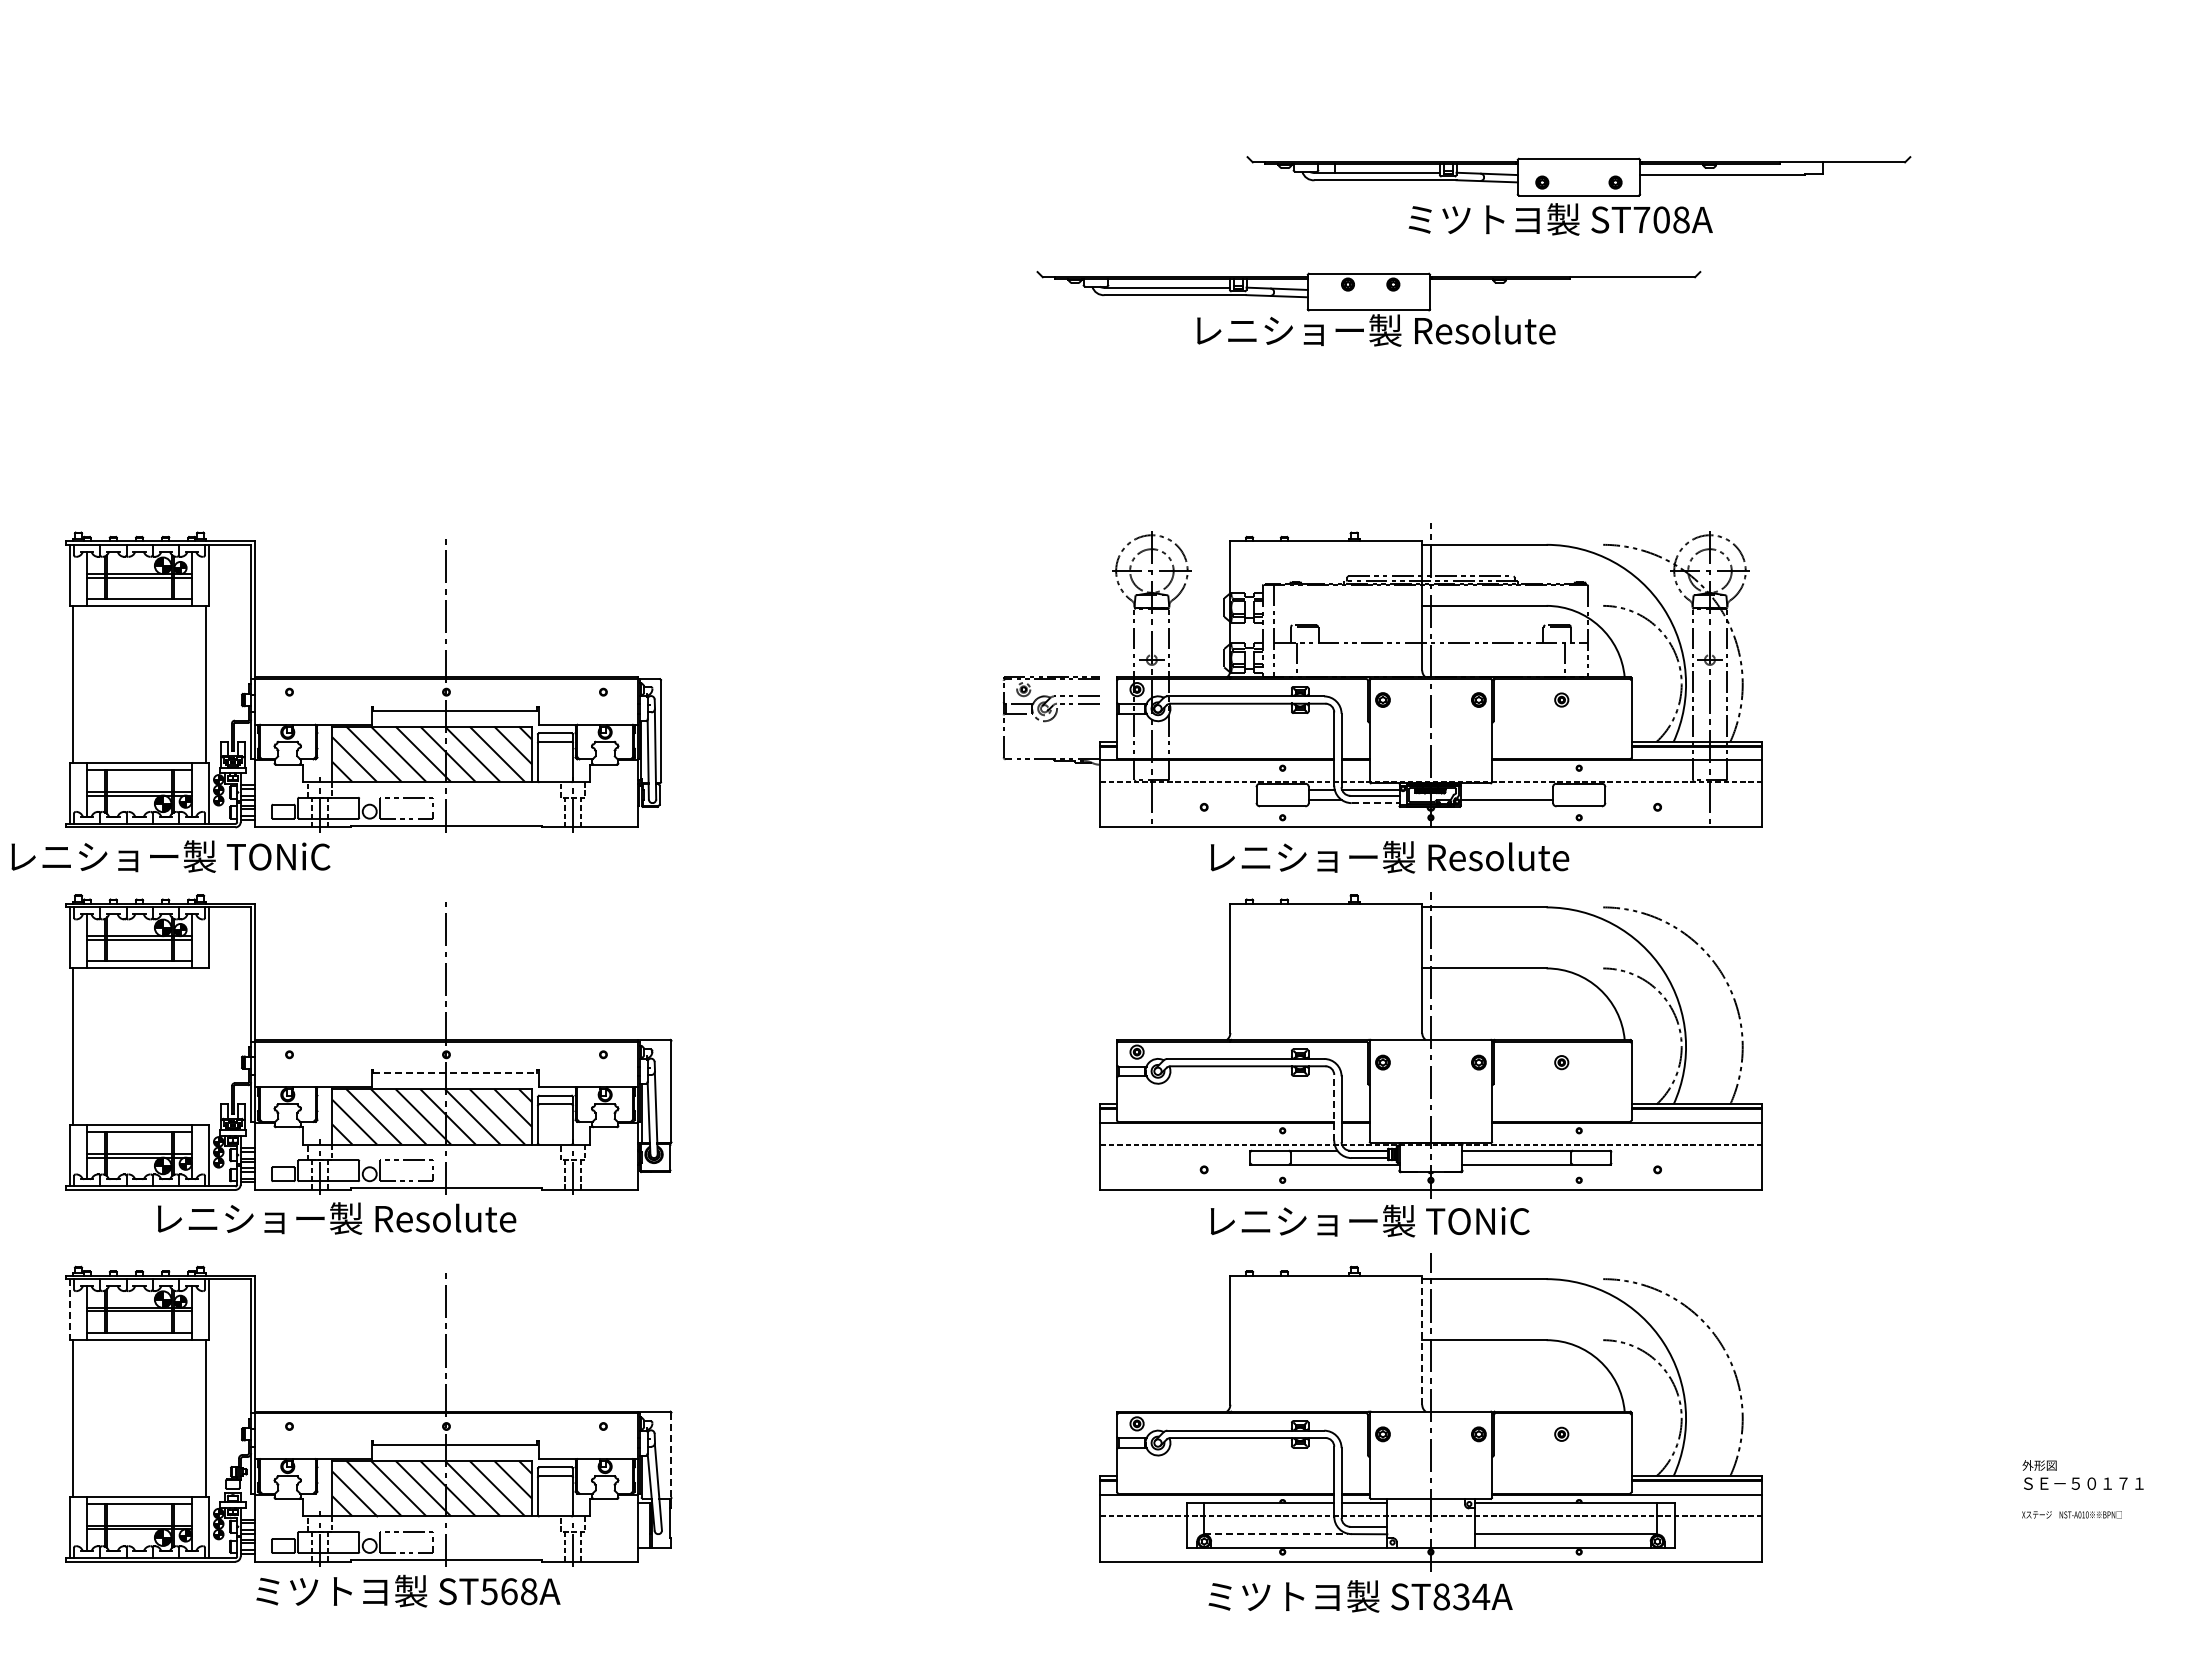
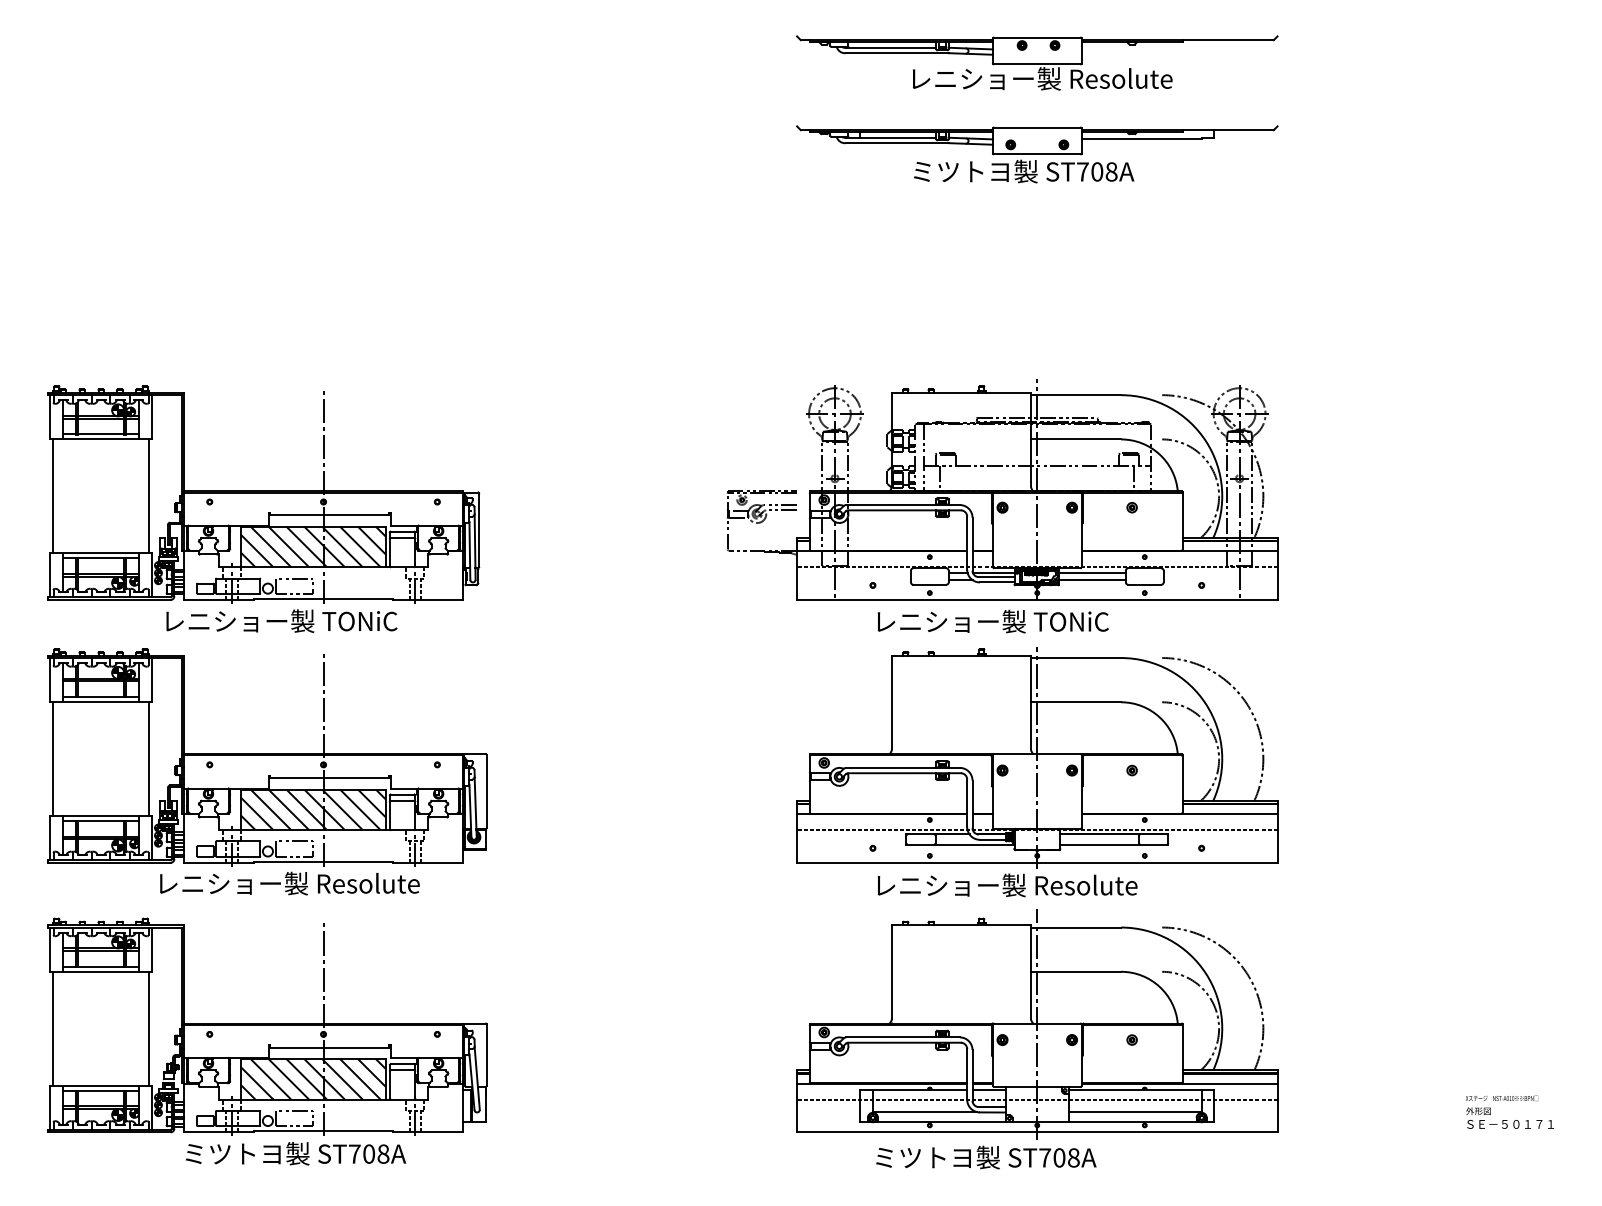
part: (1578, 195) -> (1036, 154), moved
part: (1368, 308) -> (1036, 62), moved
line: (1506, 789) -> (1092, 572), added
line: (1375, 803) -> (997, 582), dashed -> solid
text: (170, 856) -> (281, 621), moved
text: (1497, 856) -> (1085, 621), レニショー製 Resolute -> レニショー製 TONiC
line: (205, 1046) -> (148, 758), added
line: (455, 1073) -> (330, 778), dashed -> solid
line: (1334, 1107) -> (967, 803), dashed -> solid
text: (337, 1218) -> (290, 883), moved
text: (1497, 1220) -> (1085, 885), レニショー製 TONiC -> レニショー製 Resolute
line: (69, 1309) -> (50, 949), dashed -> solid
line: (1422, 1340) -> (1031, 972), dashed -> solid
line: (671, 1455) -> (486, 1055), dashed -> solid
text: (2082, 1474) -> (1509, 1117), moved
line: (1276, 1533) -> (925, 1111), dashed -> solid
text: (498, 1591) -> (361, 1154), ST568A -> ST708A
text: (1461, 1596) -> (1059, 1157), ST834A -> ST708A

